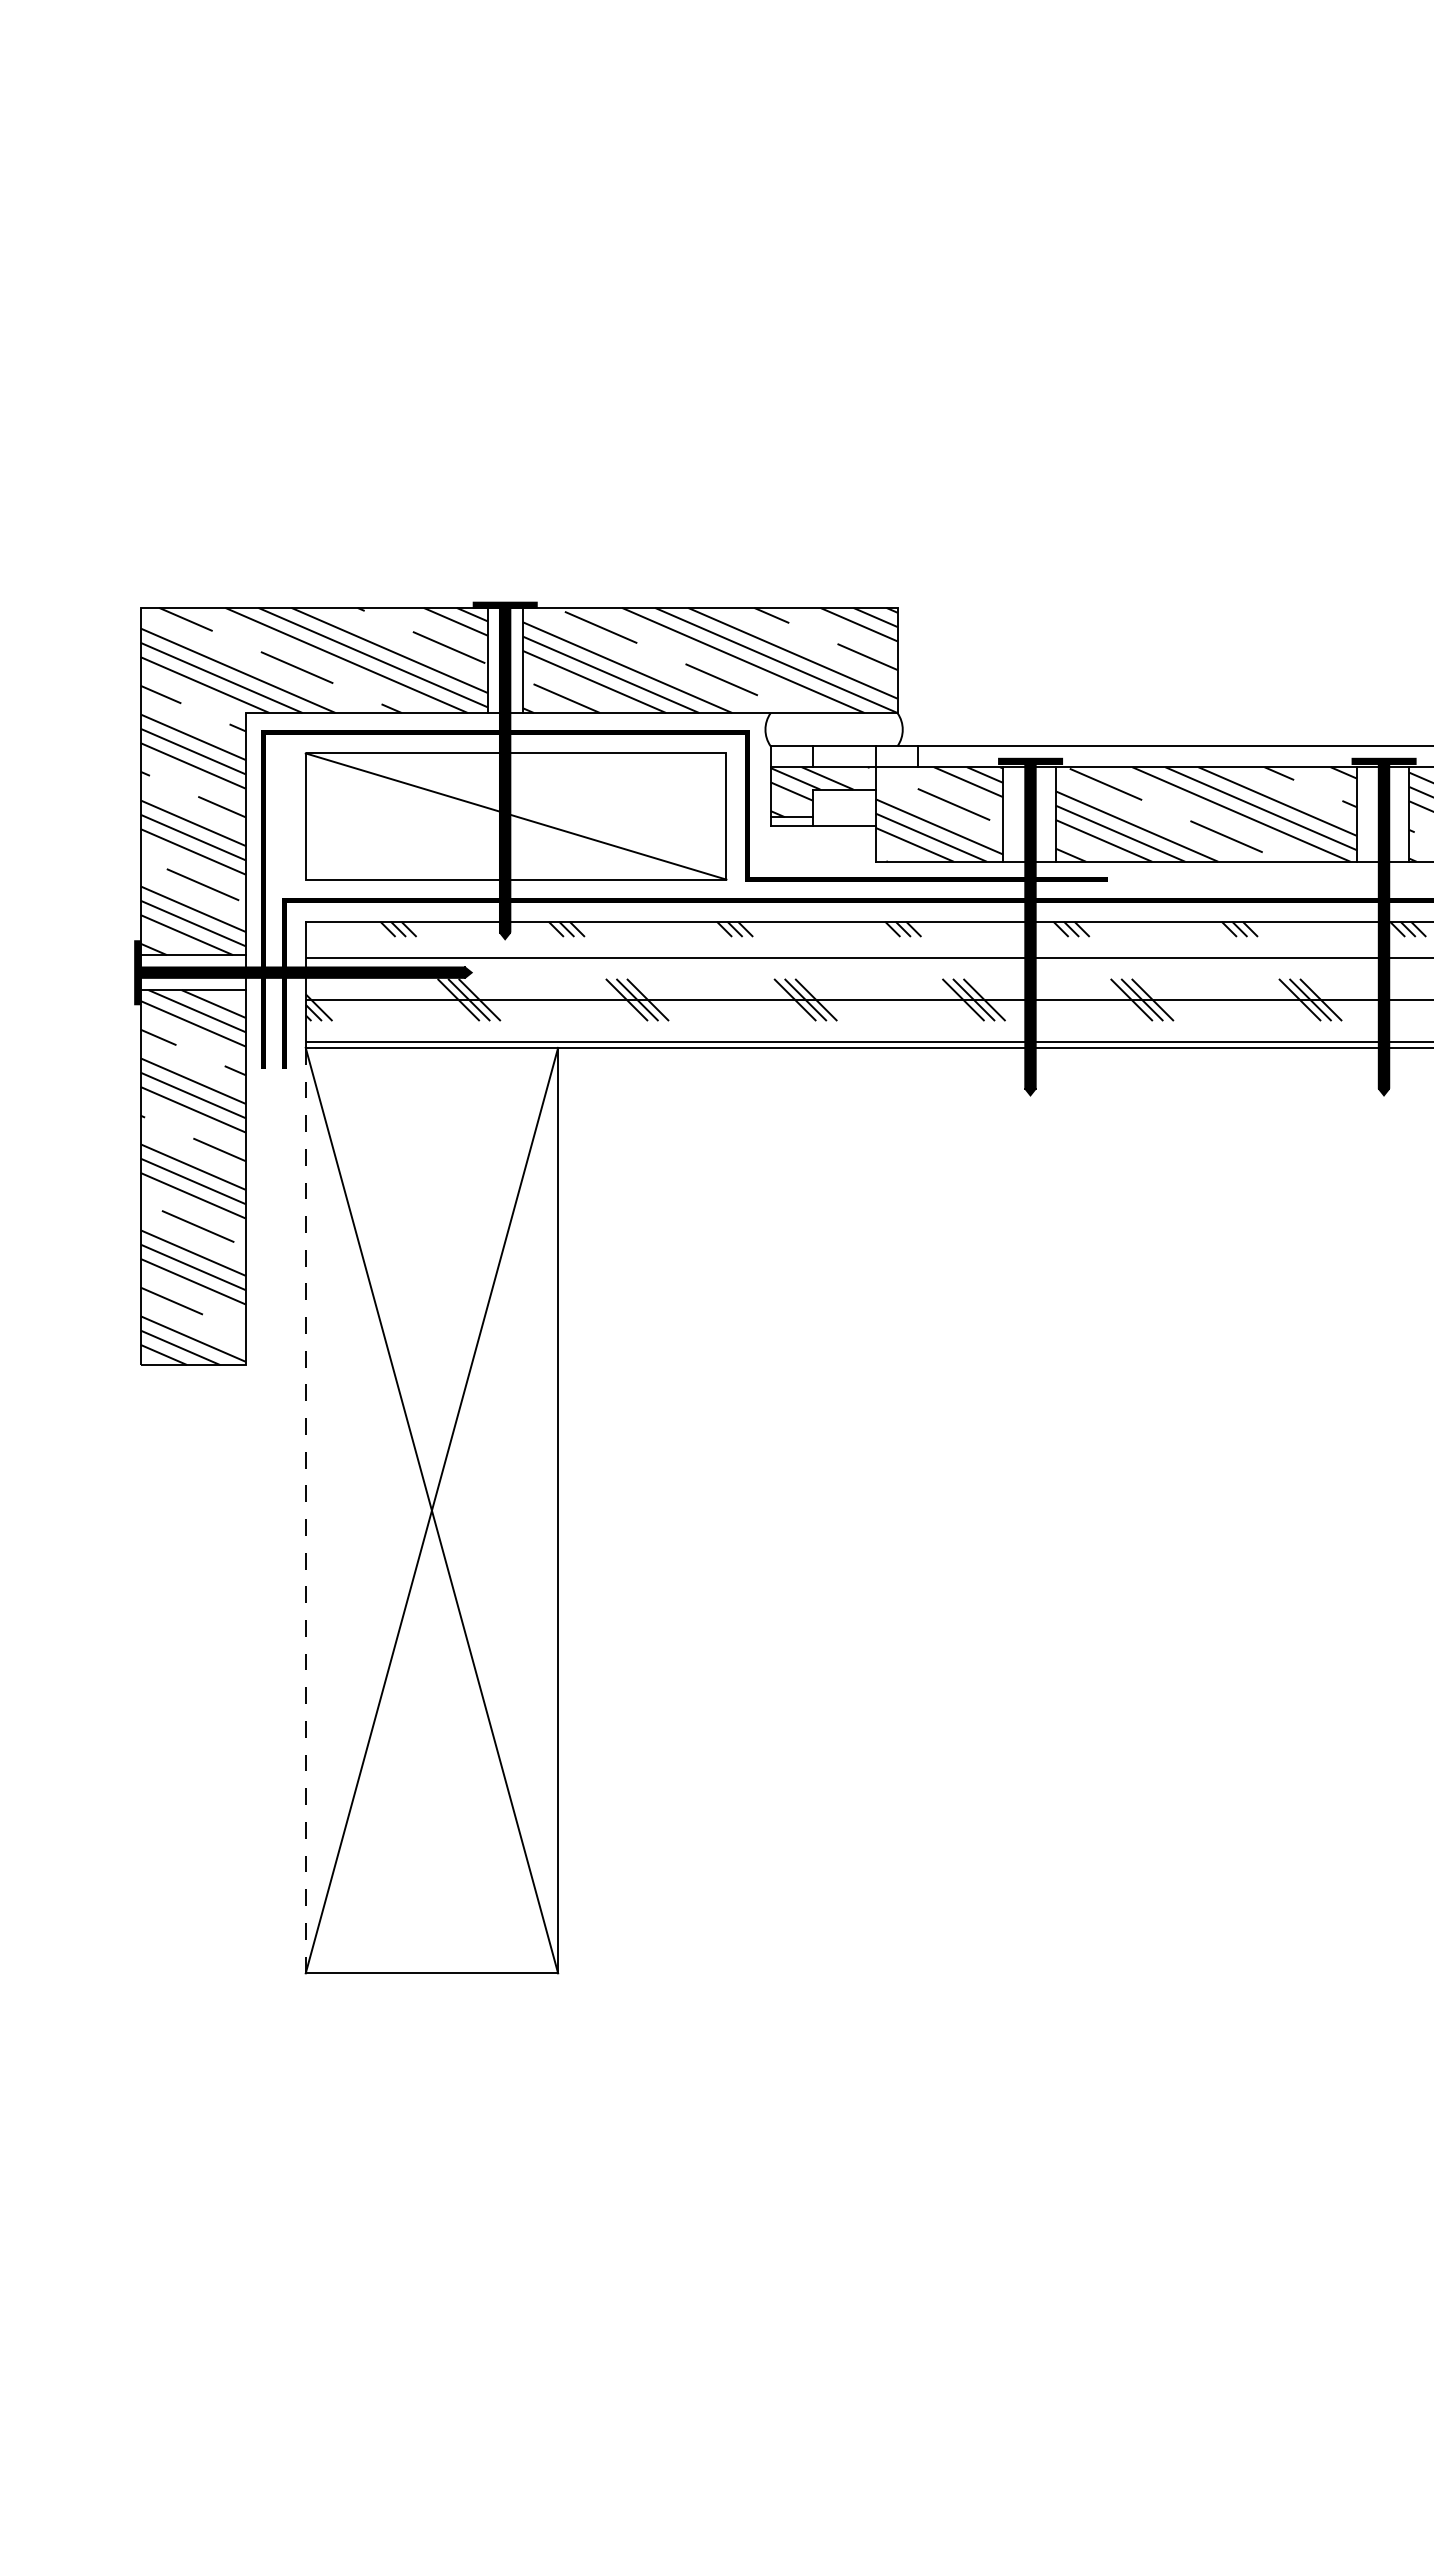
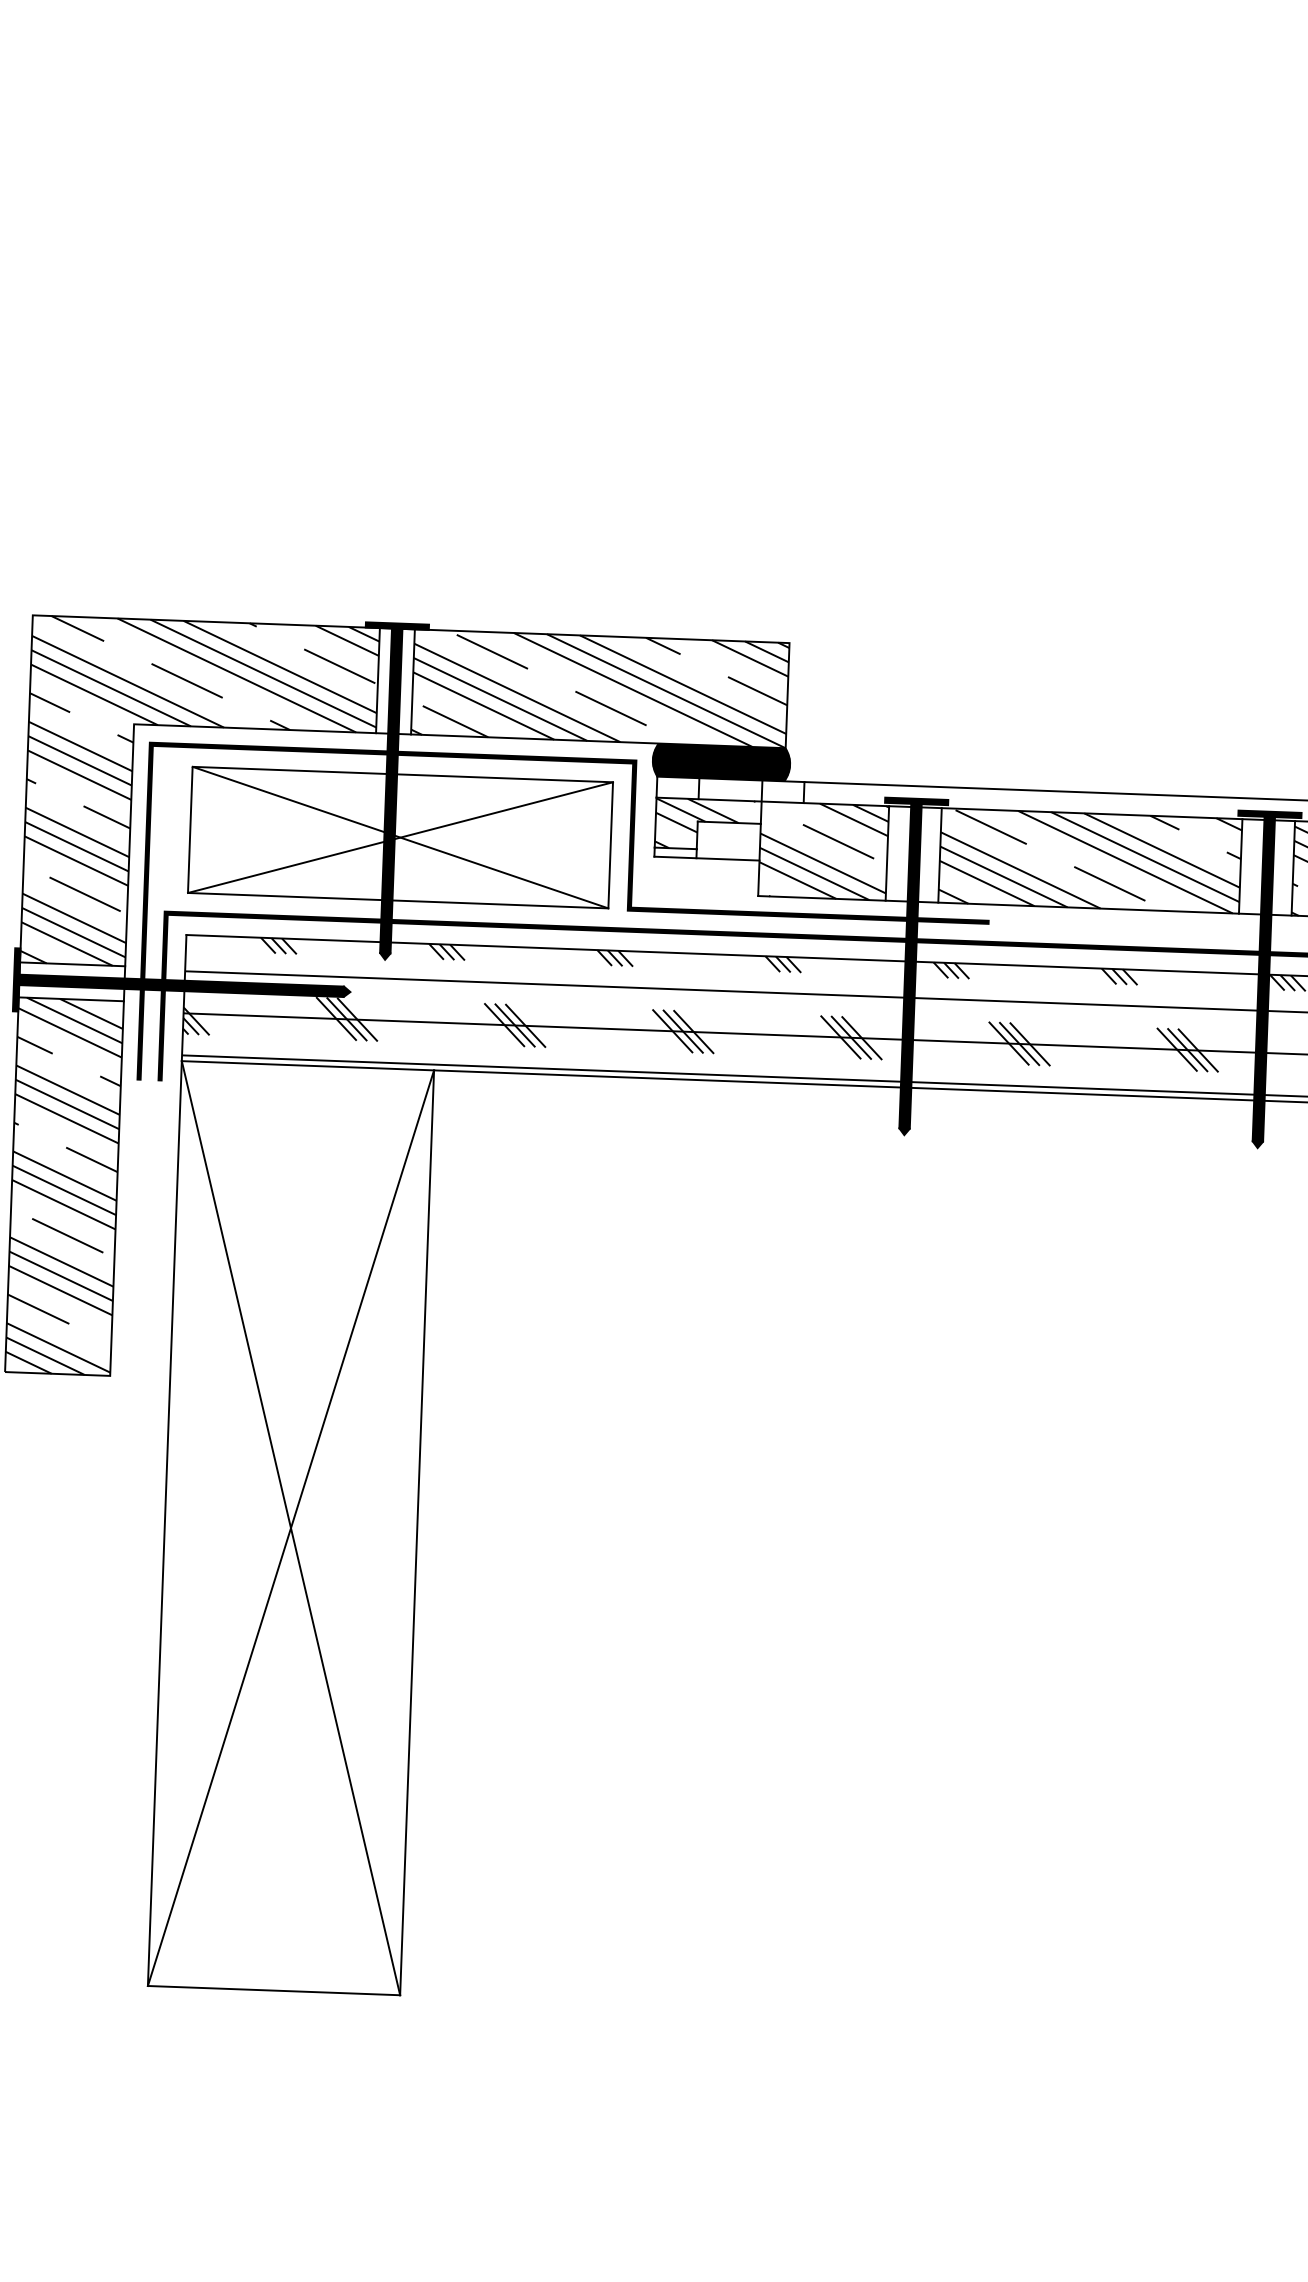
fill: (833, 729) -> (720, 762), added
line: (515, 816) -> (399, 837), added
line: (305, 1510) -> (164, 1523), dashed -> solid

